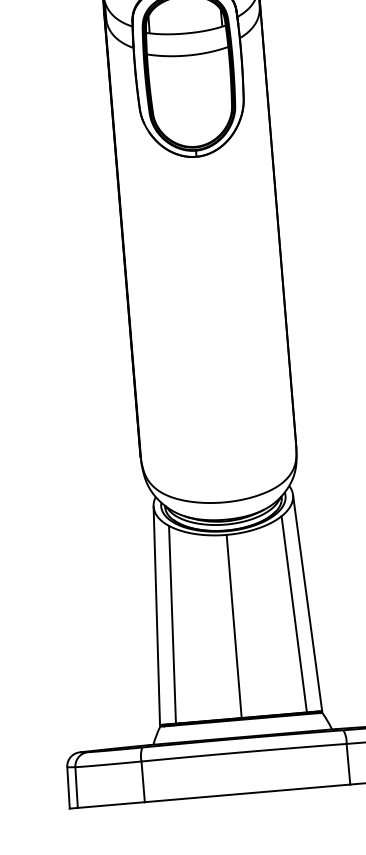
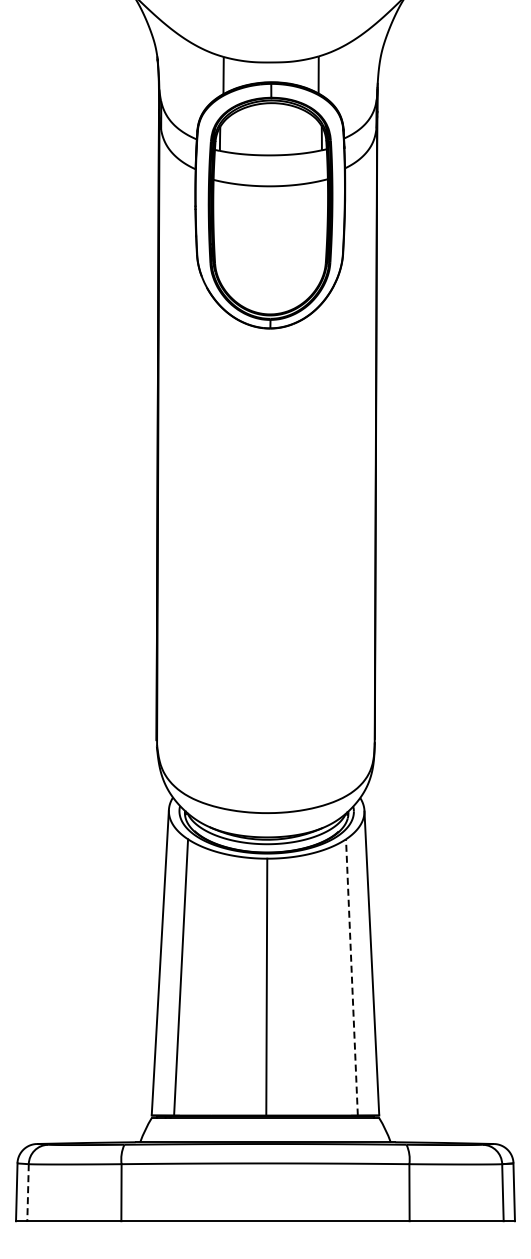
line: (293, 613) -> (351, 976), solid -> dashed
line: (76, 787) -> (28, 1192), solid -> dashed

